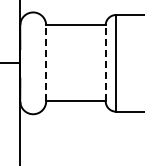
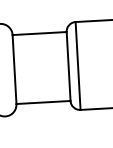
line: (46, 63) -> (14, 69), dashed -> solid
line: (105, 63) -> (68, 66), dashed -> solid

